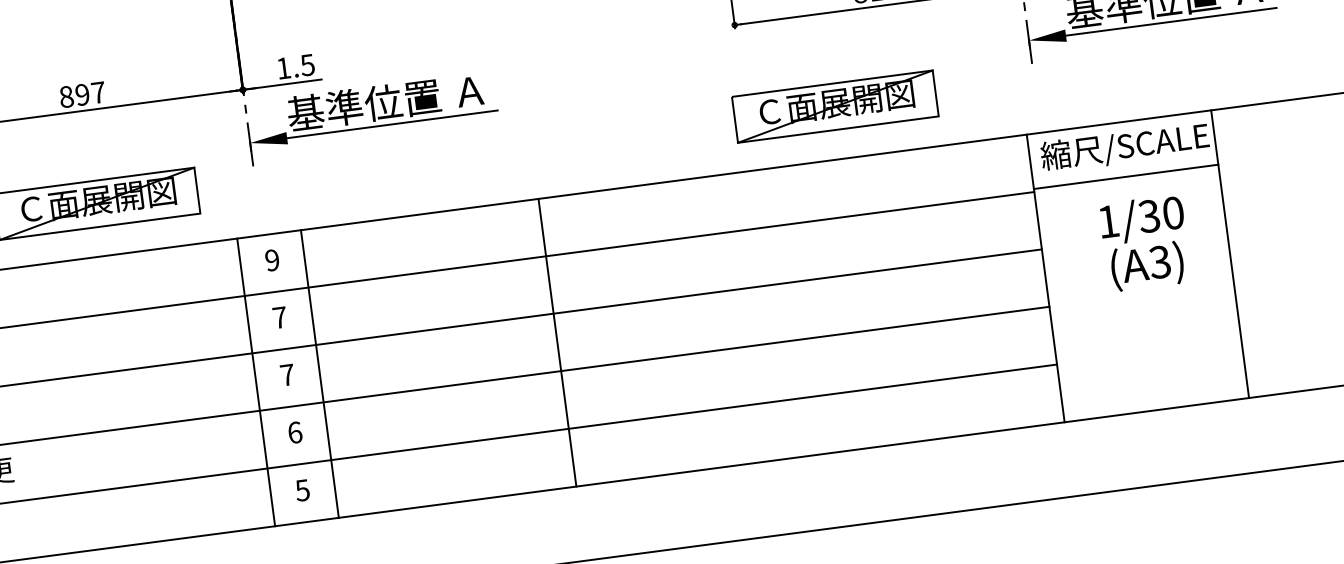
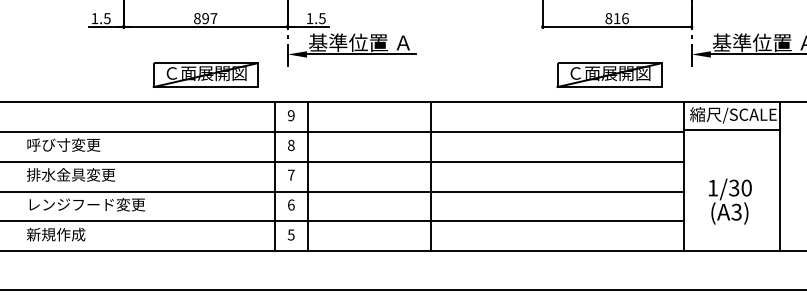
part: (835, 105) -> (609, 74), moved
text: (1143, 243) -> (729, 201), moved
text: (280, 317) -> (291, 145), 7 -> 8

